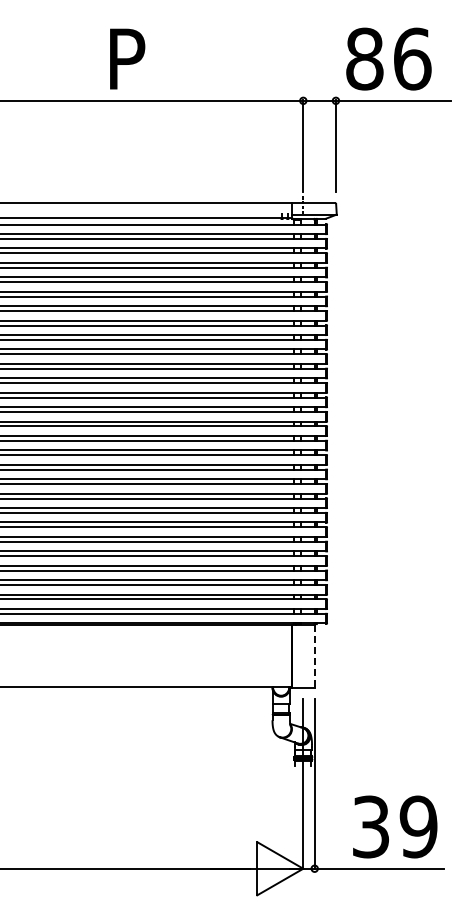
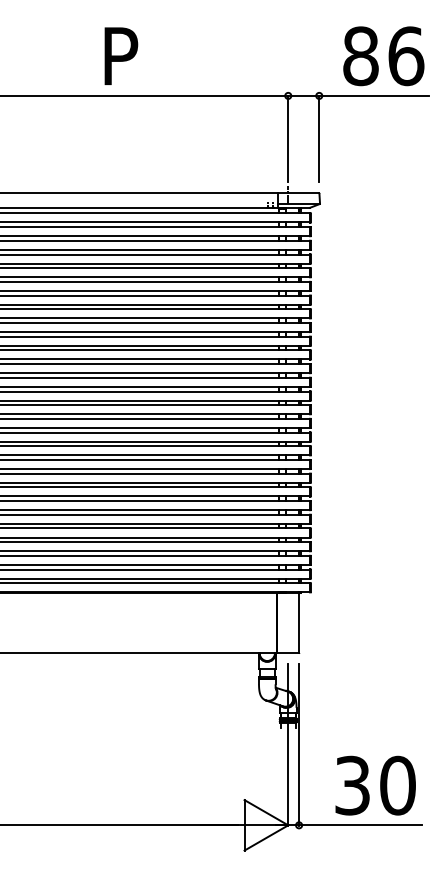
text: (388, 58) -> (383, 55), moved
line: (315, 656) -> (299, 623), dashed -> solid
text: (418, 826) -> (397, 785), 39 -> 30

